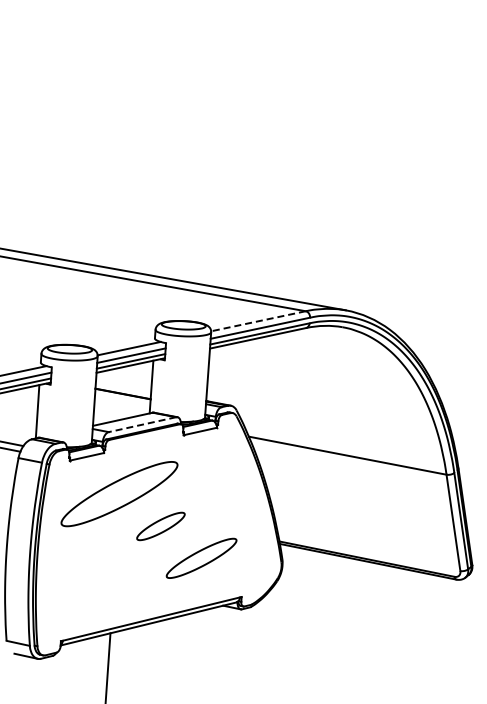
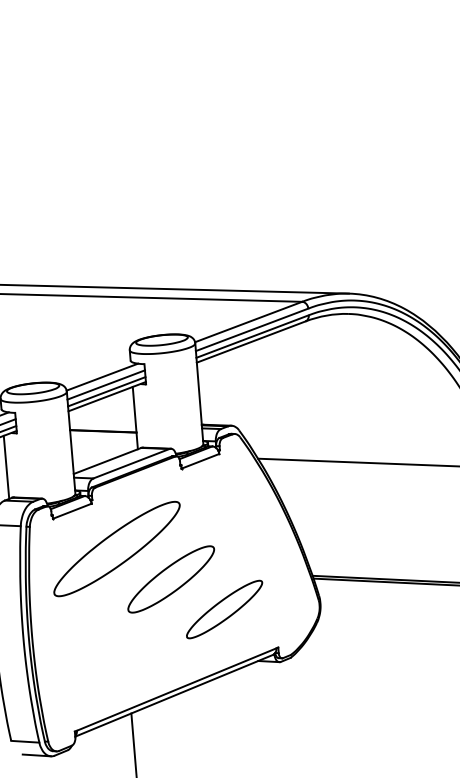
line: (258, 321) -> (248, 322), dashed -> solid
line: (142, 424) -> (131, 463), dashed -> solid
part: (160, 526) -> (170, 579), size x1.67

